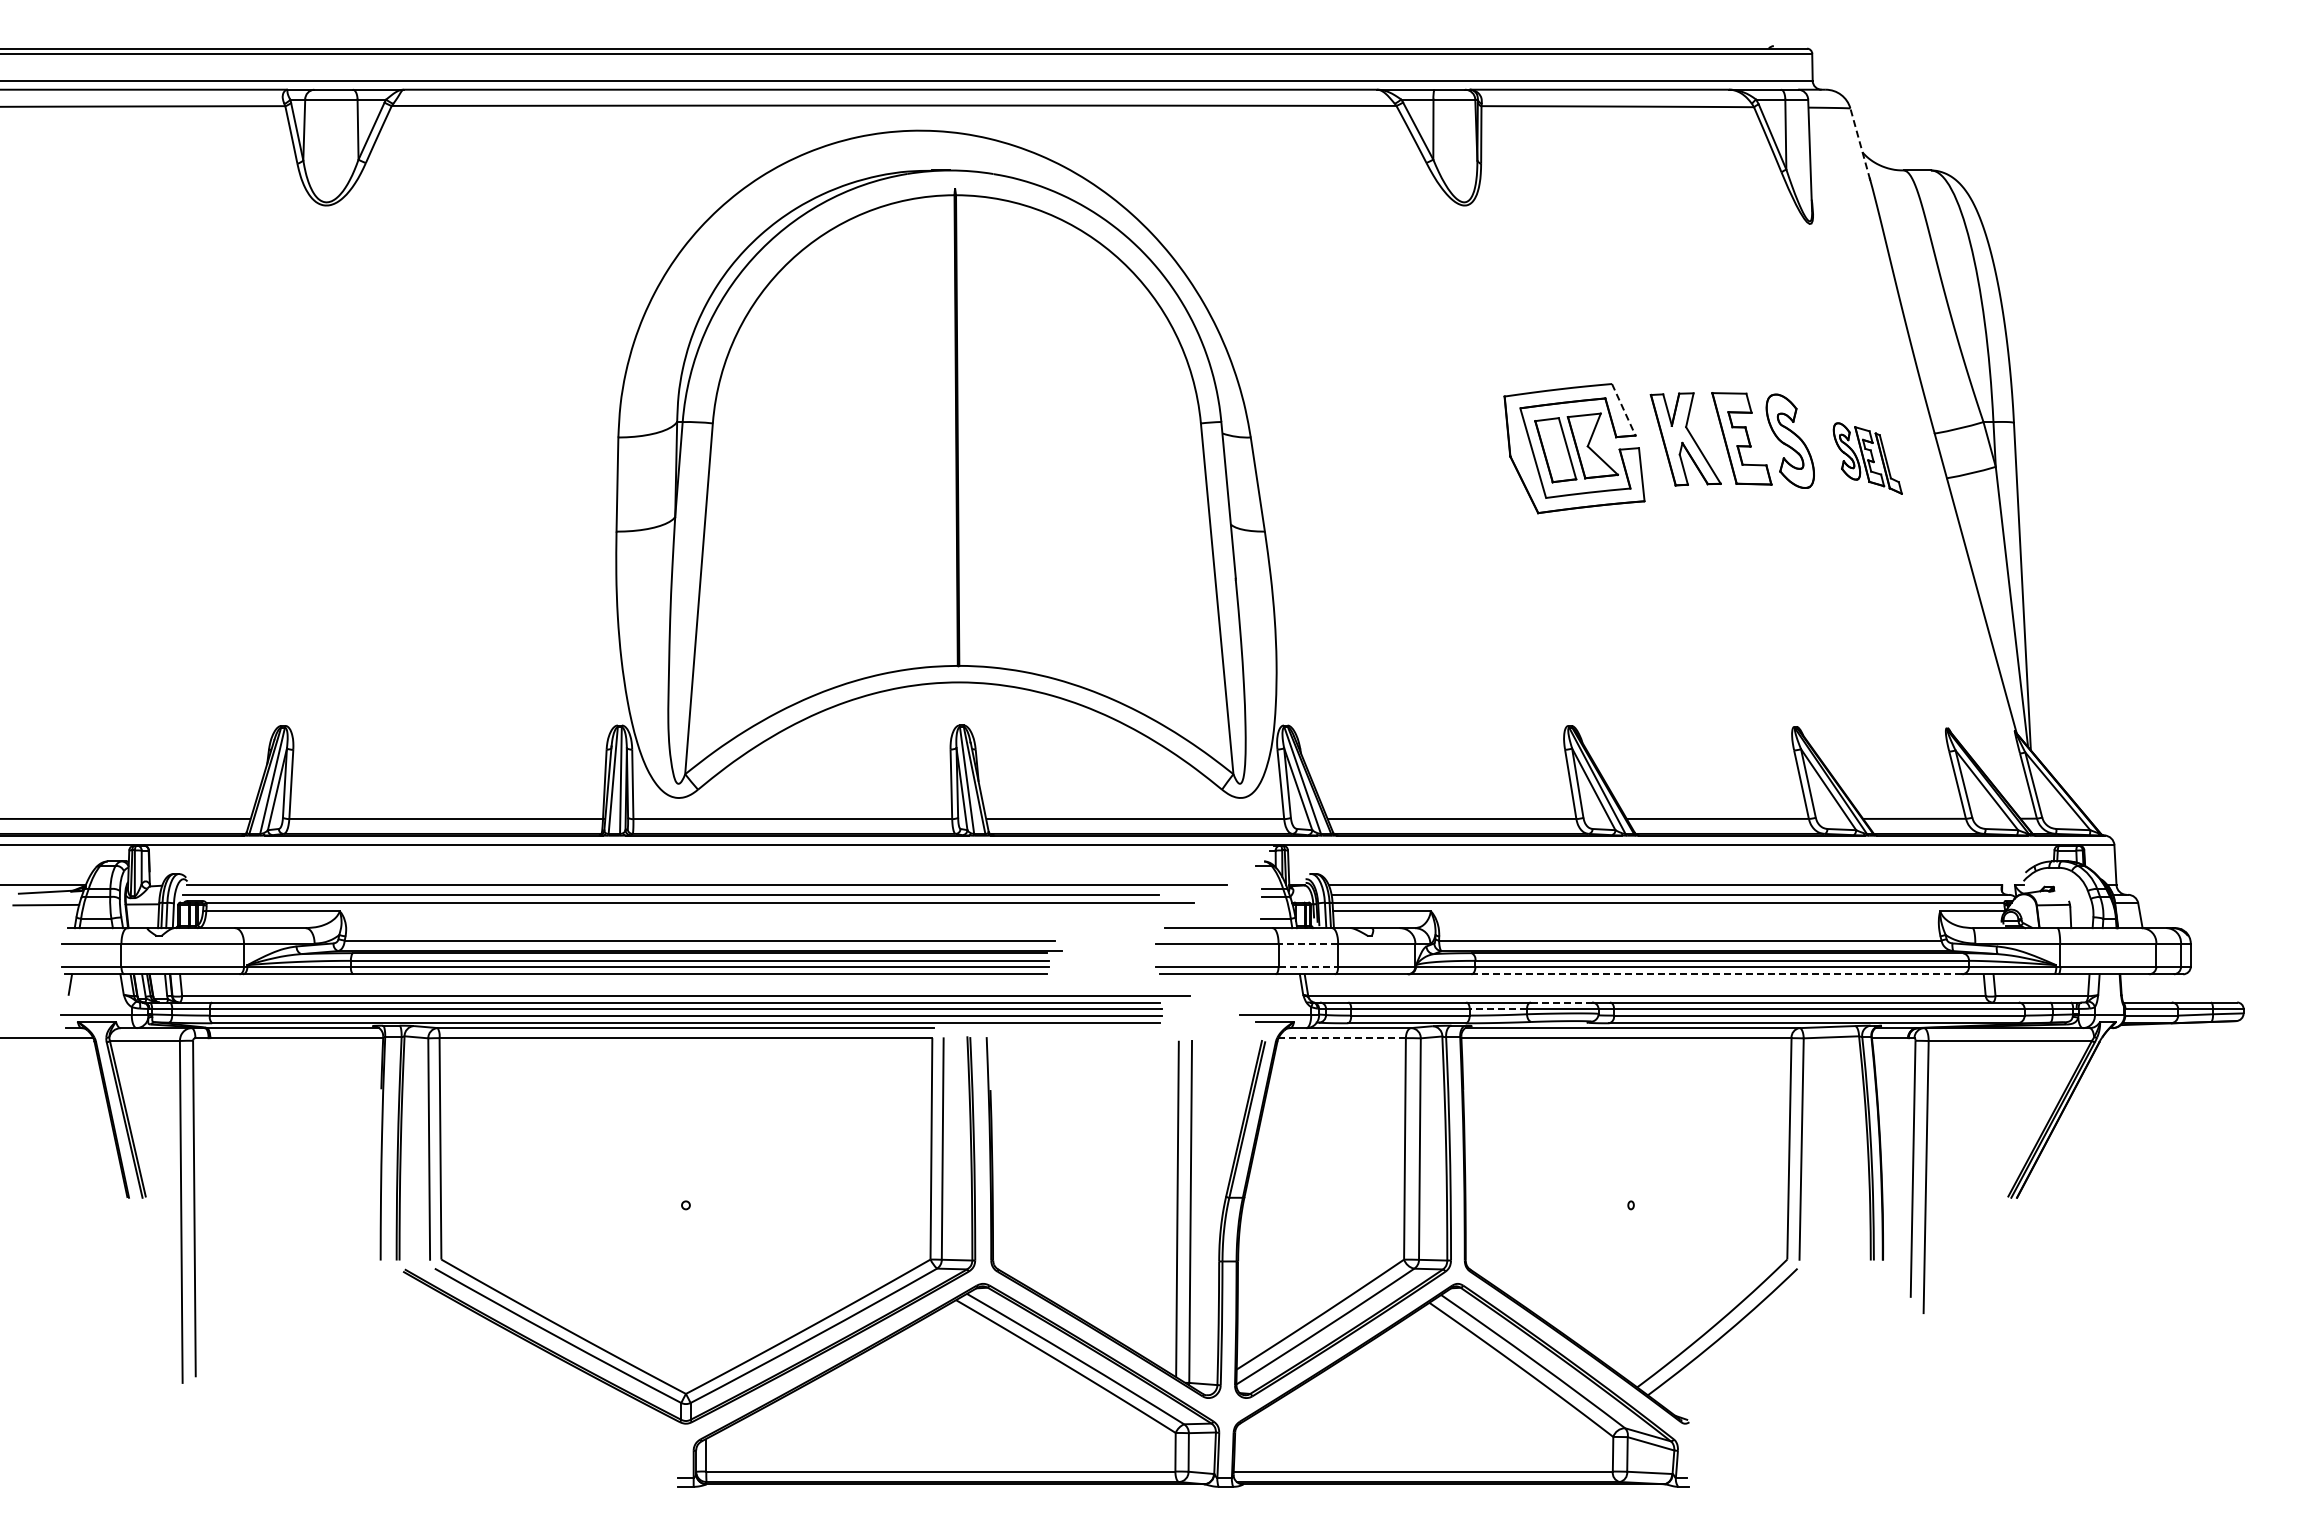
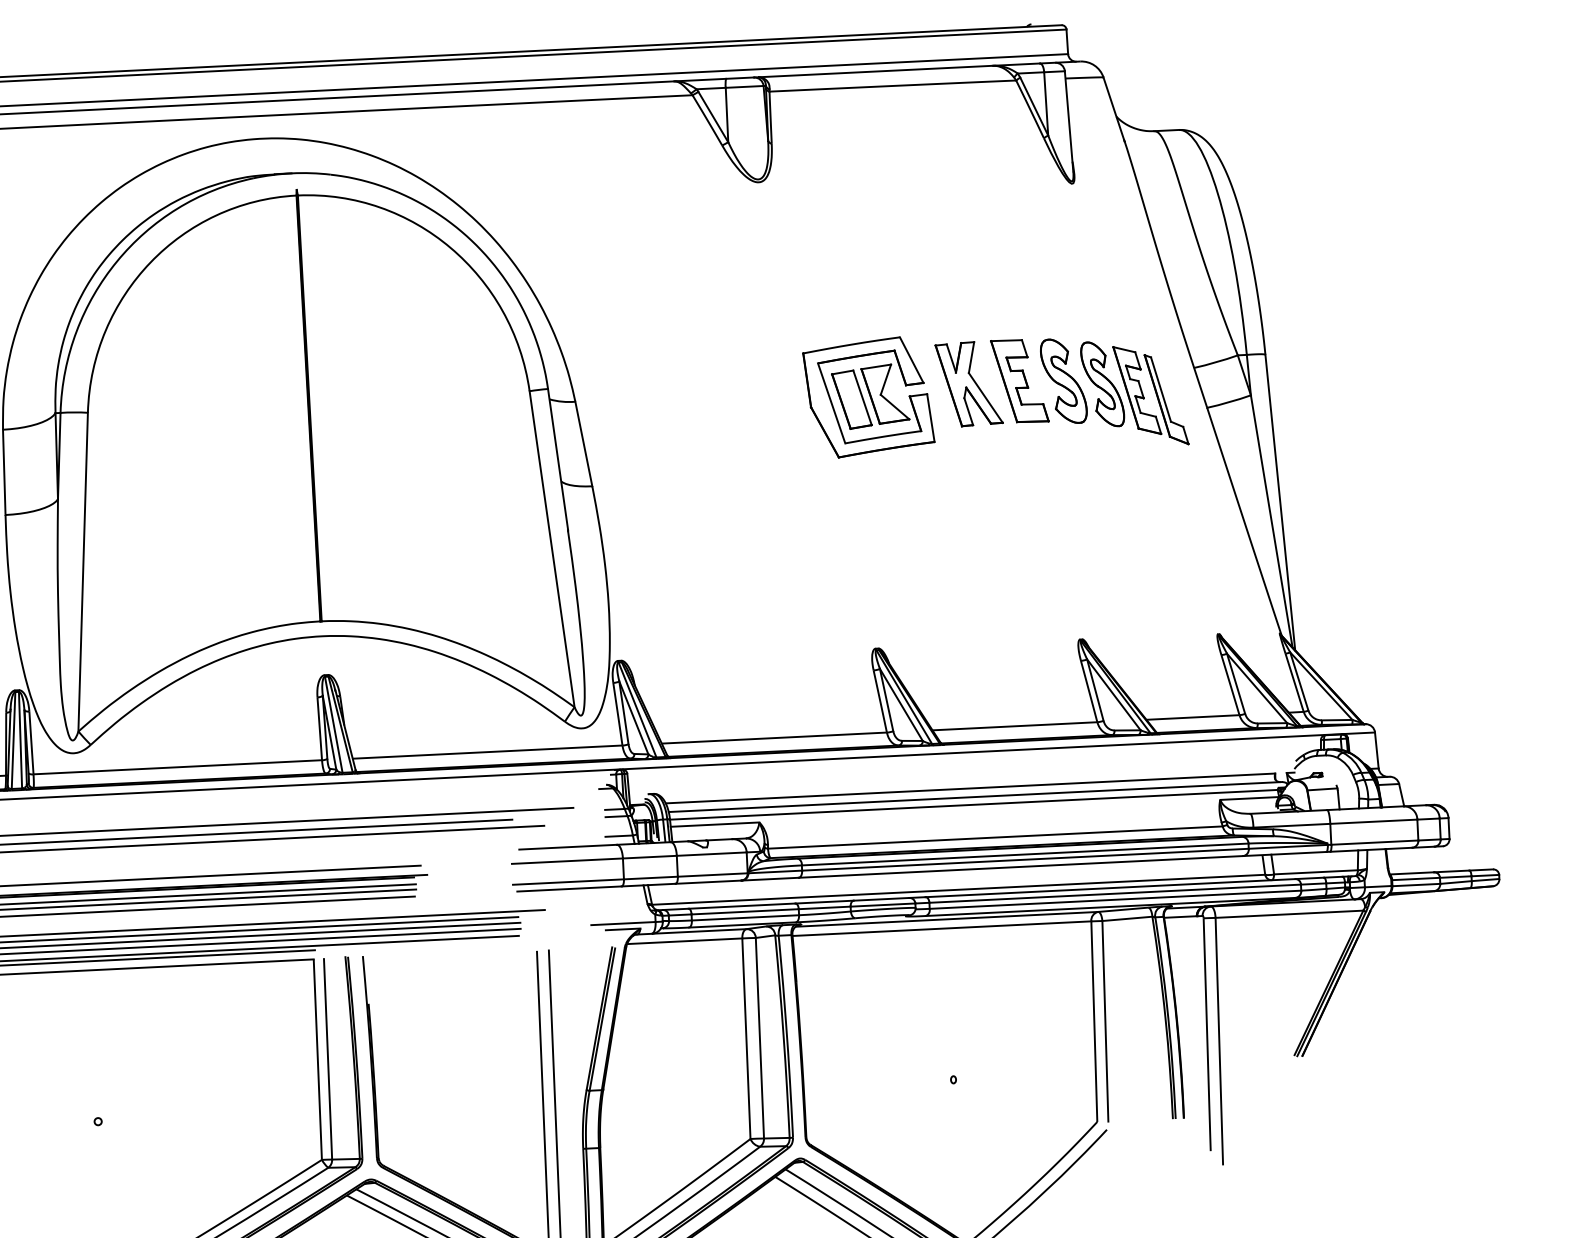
line: (1860, 143) -> (1114, 108), dashed -> solid
line: (1623, 410) -> (911, 360), dashed -> solid
part: (1867, 458) -> (1134, 393), size x1.67
line: (1308, 943) -> (649, 857), dashed -> solid
line: (1308, 966) -> (651, 877), dashed -> solid
line: (1716, 974) -> (1020, 867), dashed -> solid
line: (1561, 1002) -> (881, 899), dashed -> solid
line: (1498, 1008) -> (824, 907), dashed -> solid
line: (1342, 1038) -> (684, 941), dashed -> solid

